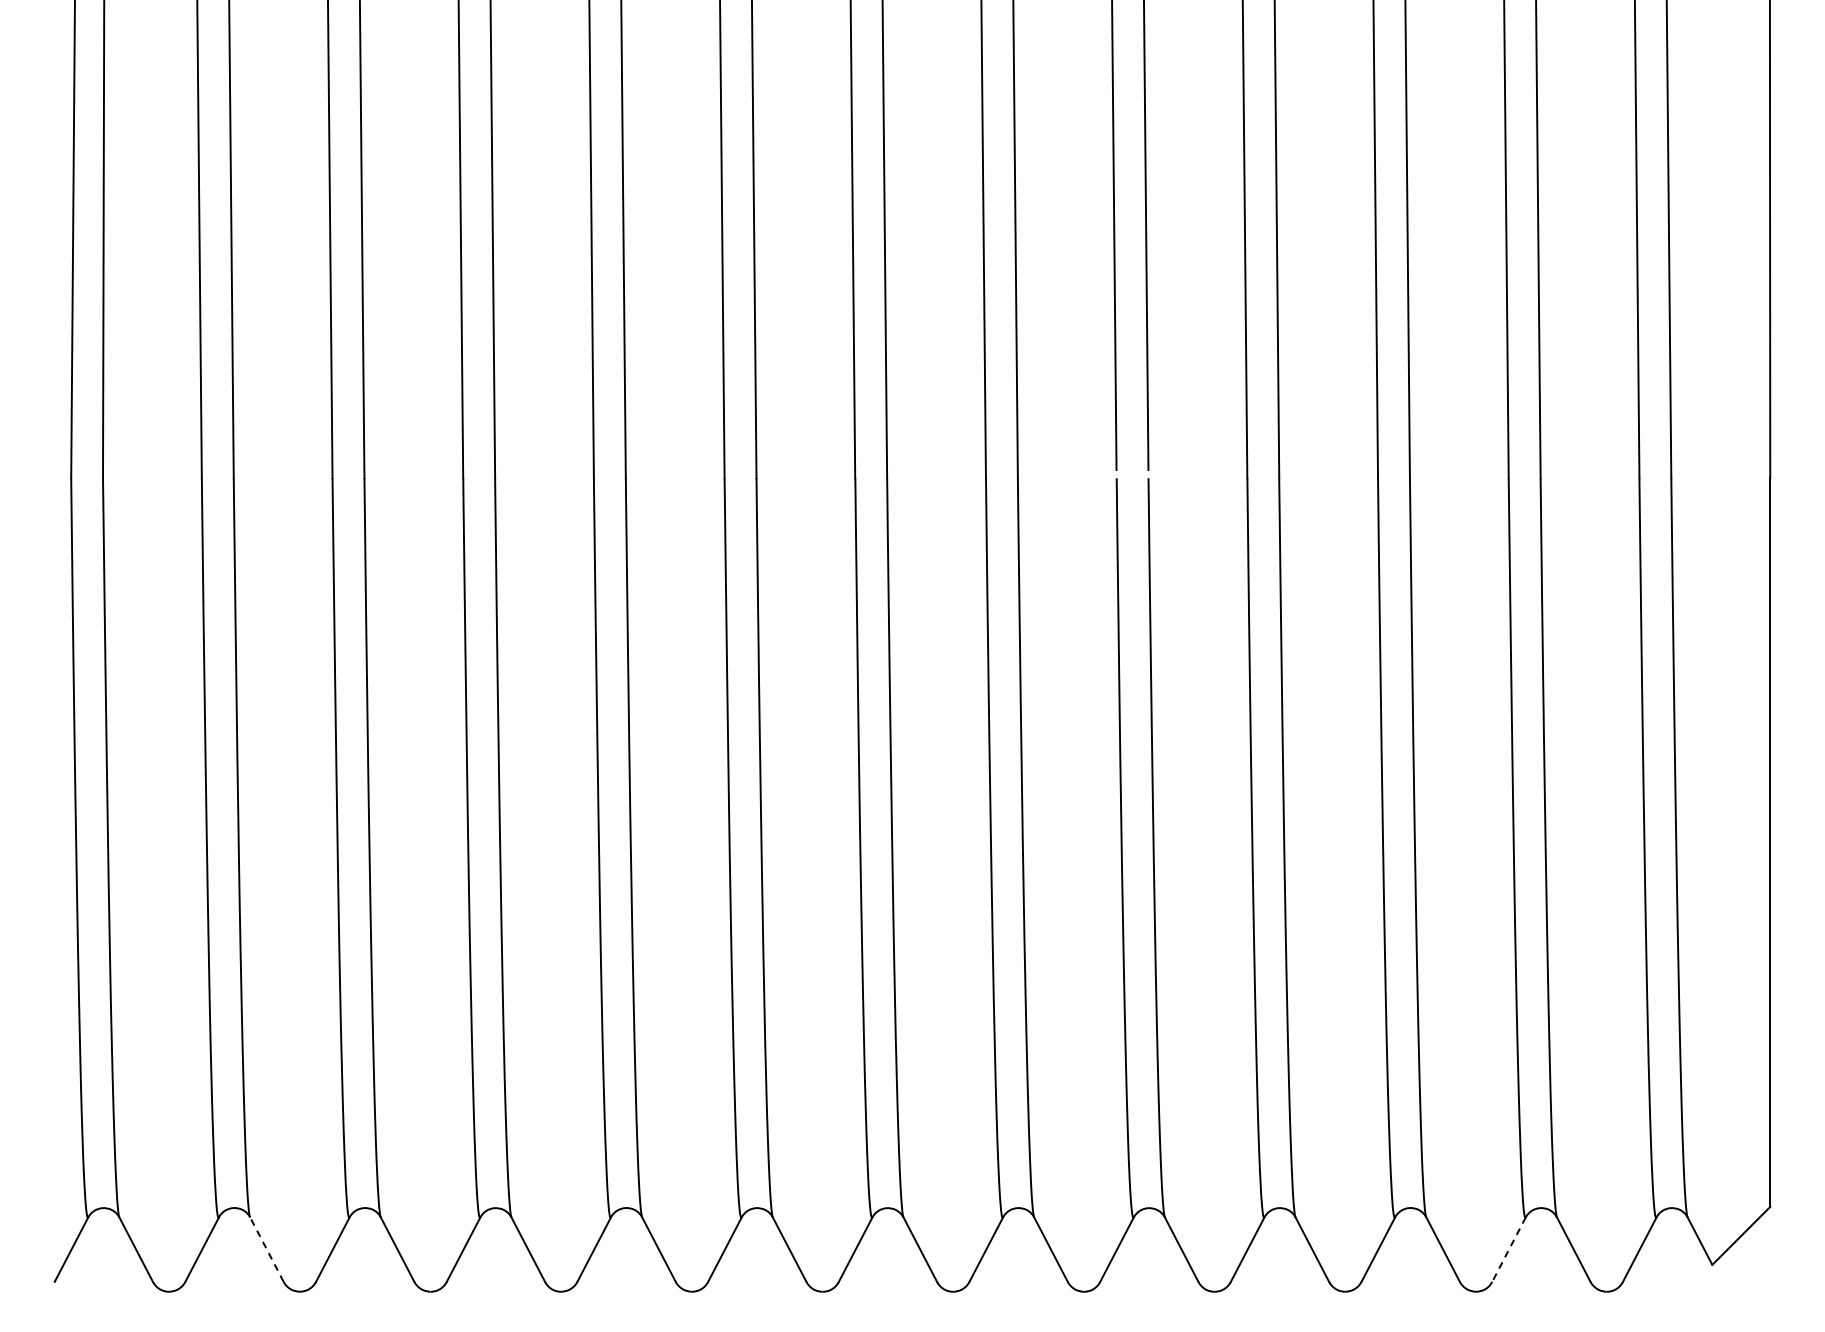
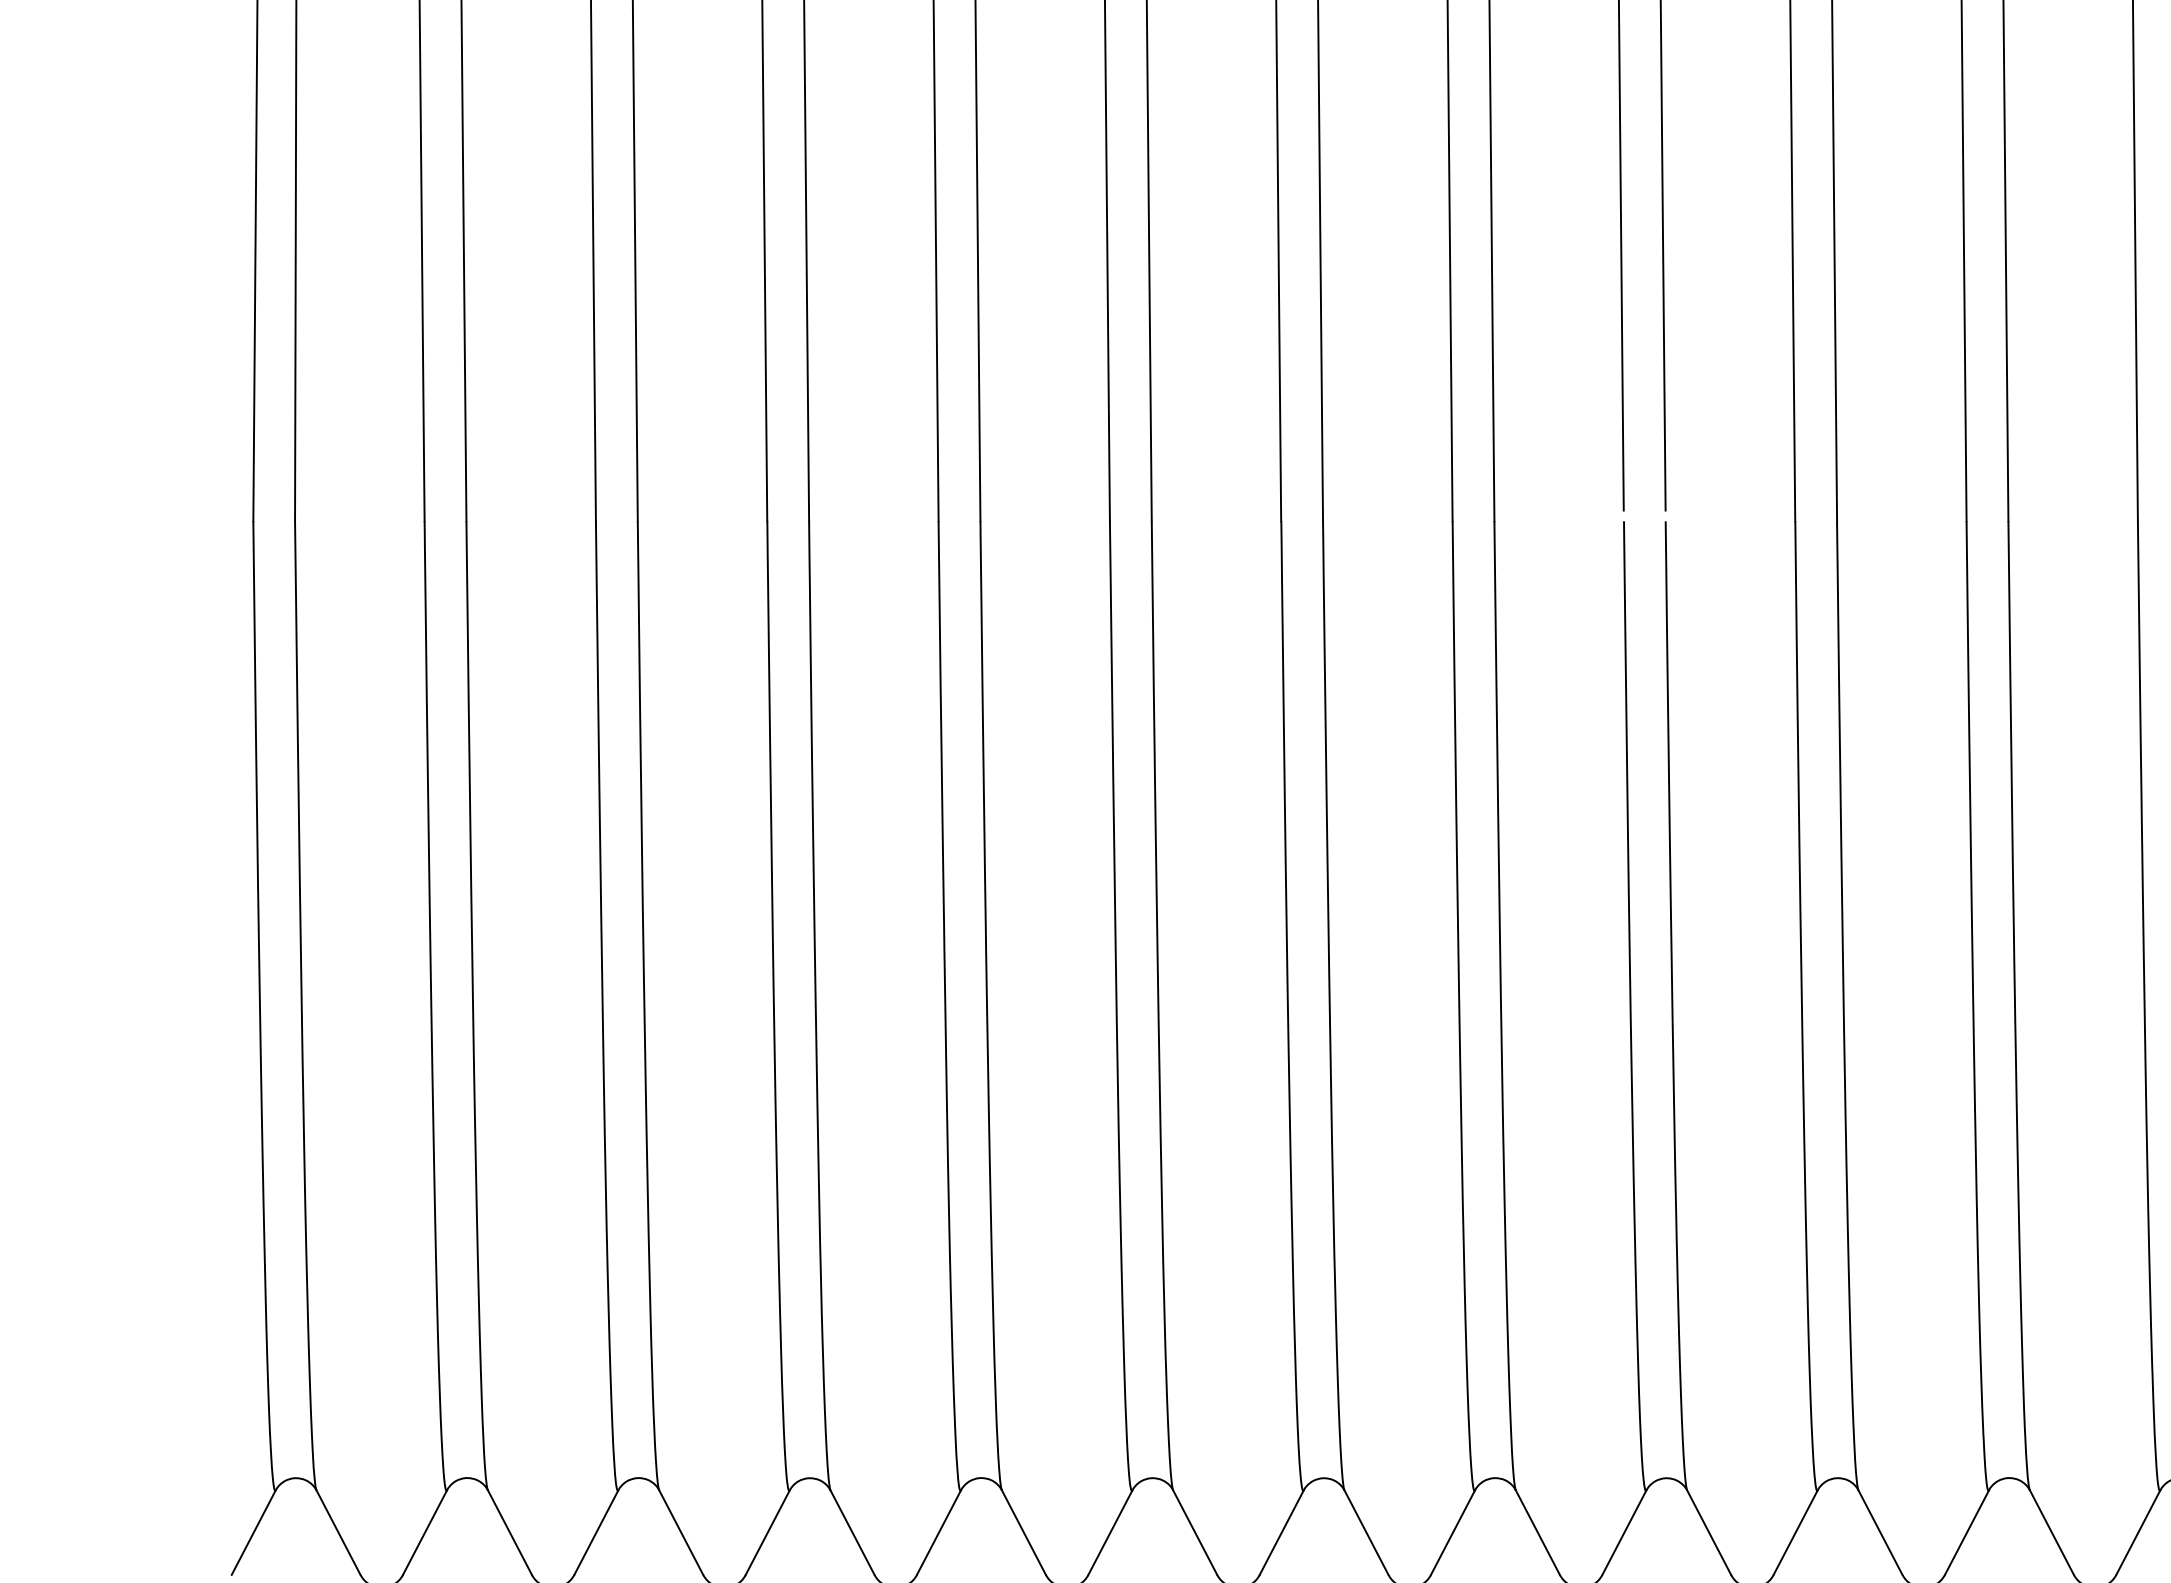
line: (266, 1249) -> (509, 1532), dashed -> solid
line: (1508, 1250) -> (2137, 1533), dashed -> solid

